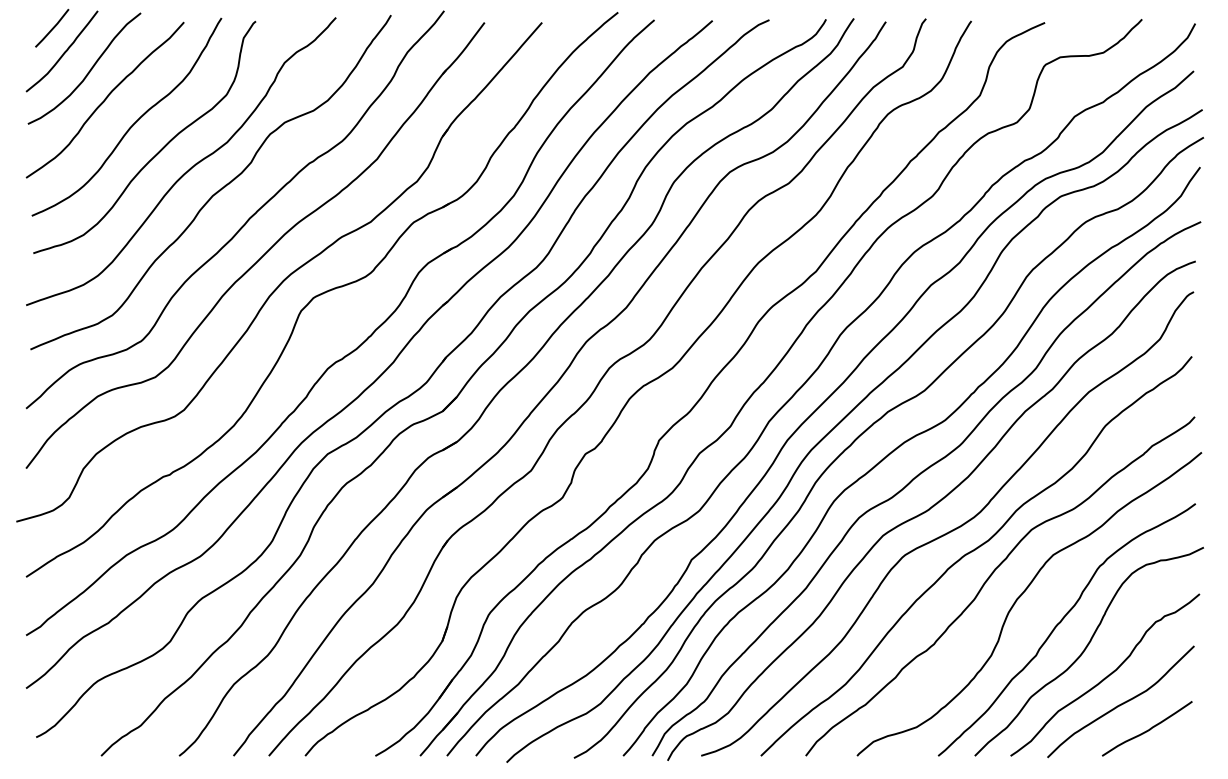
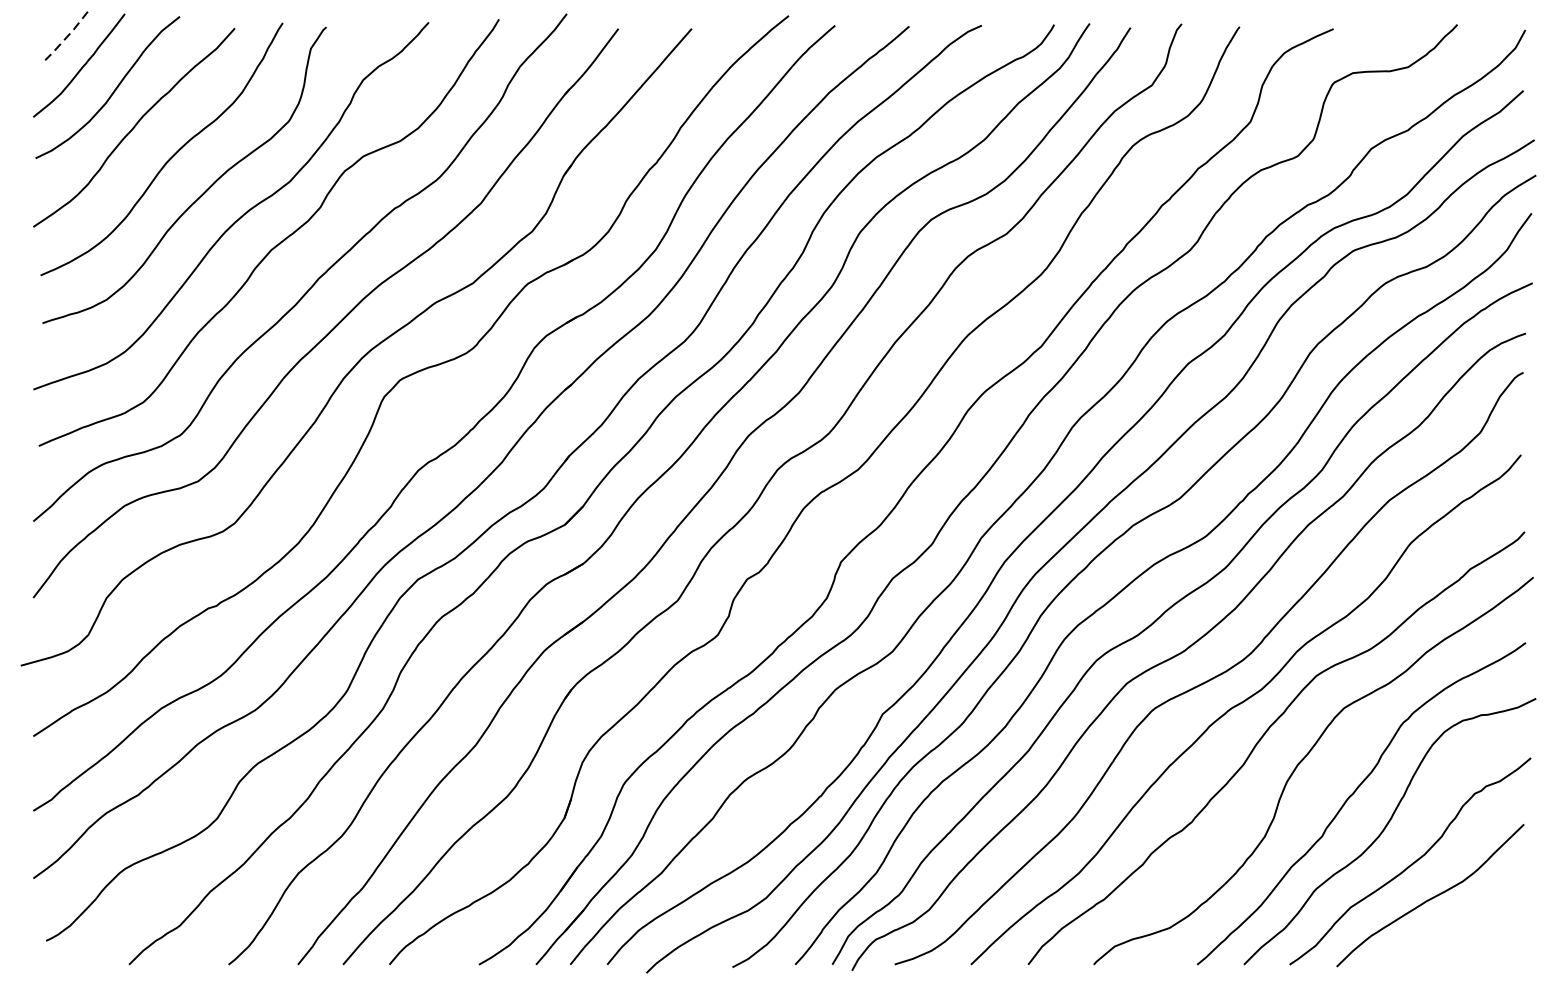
line: (52, 29) -> (66, 37), solid -> dashed
curve: (1147, 729) -> (1464, 930), removed

